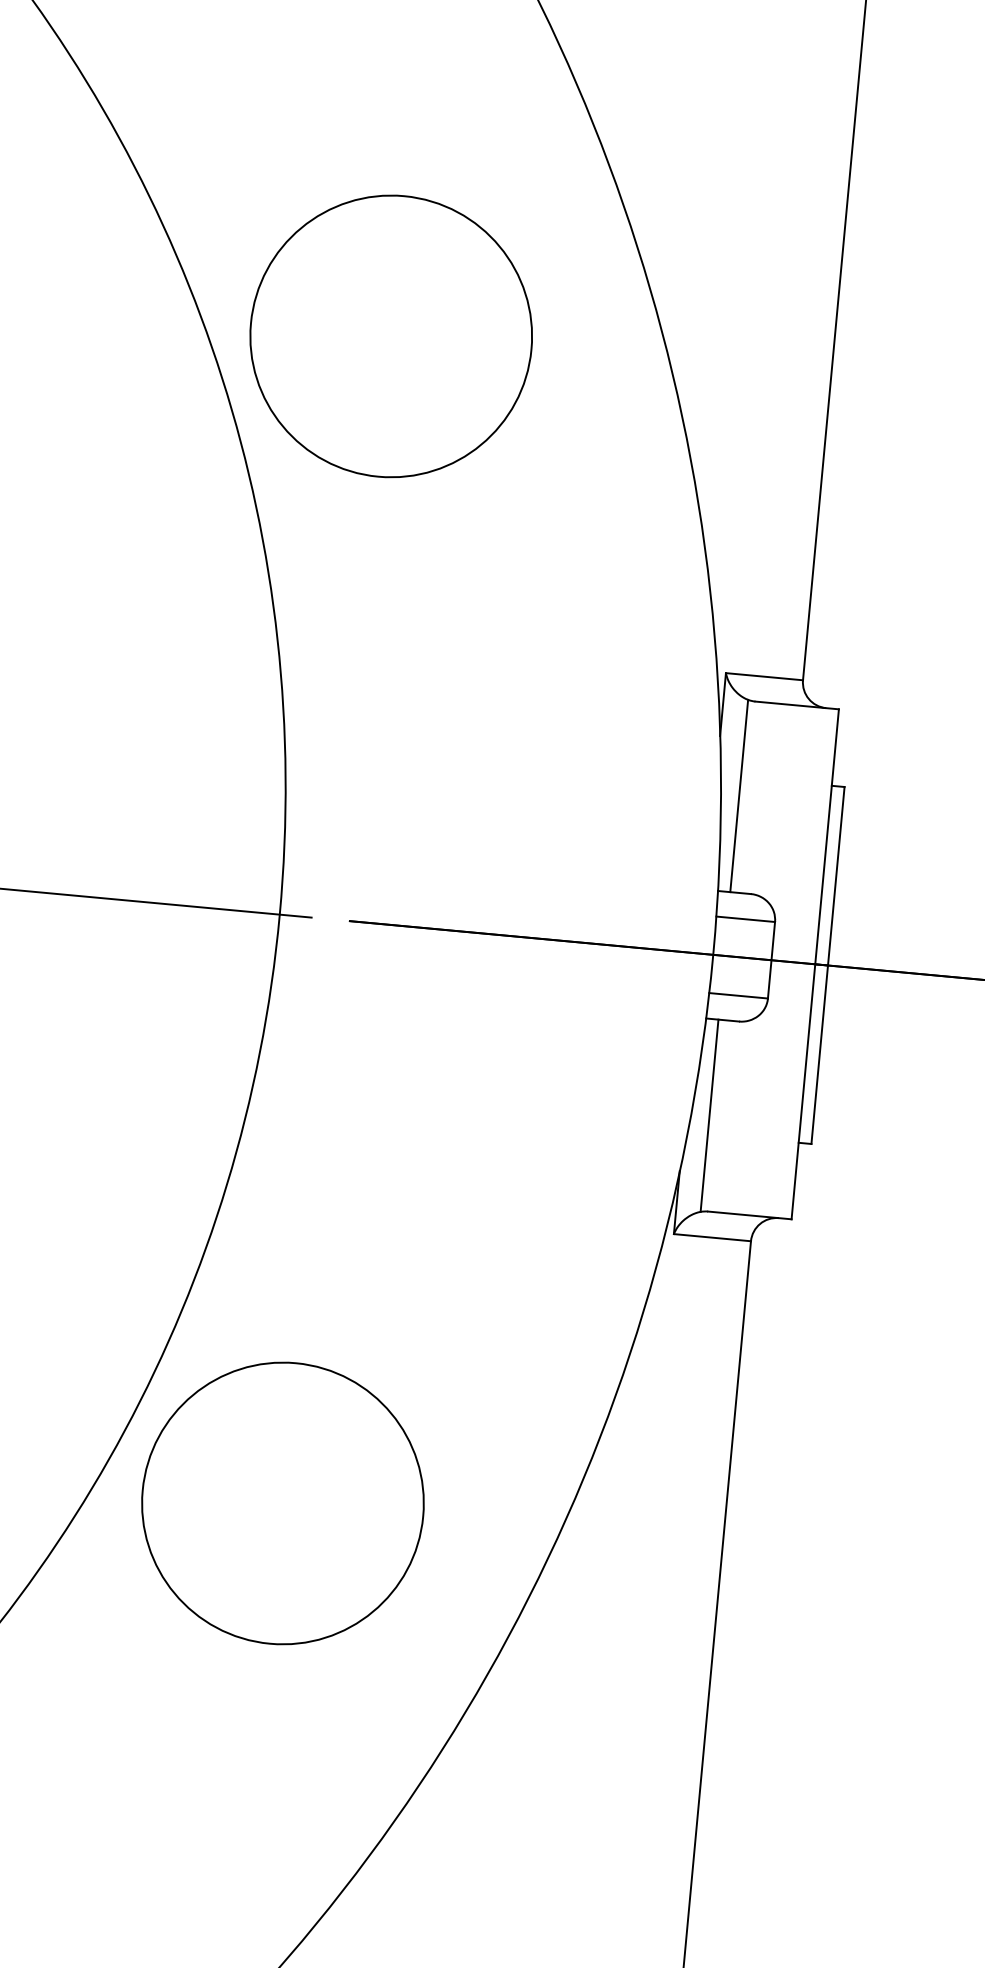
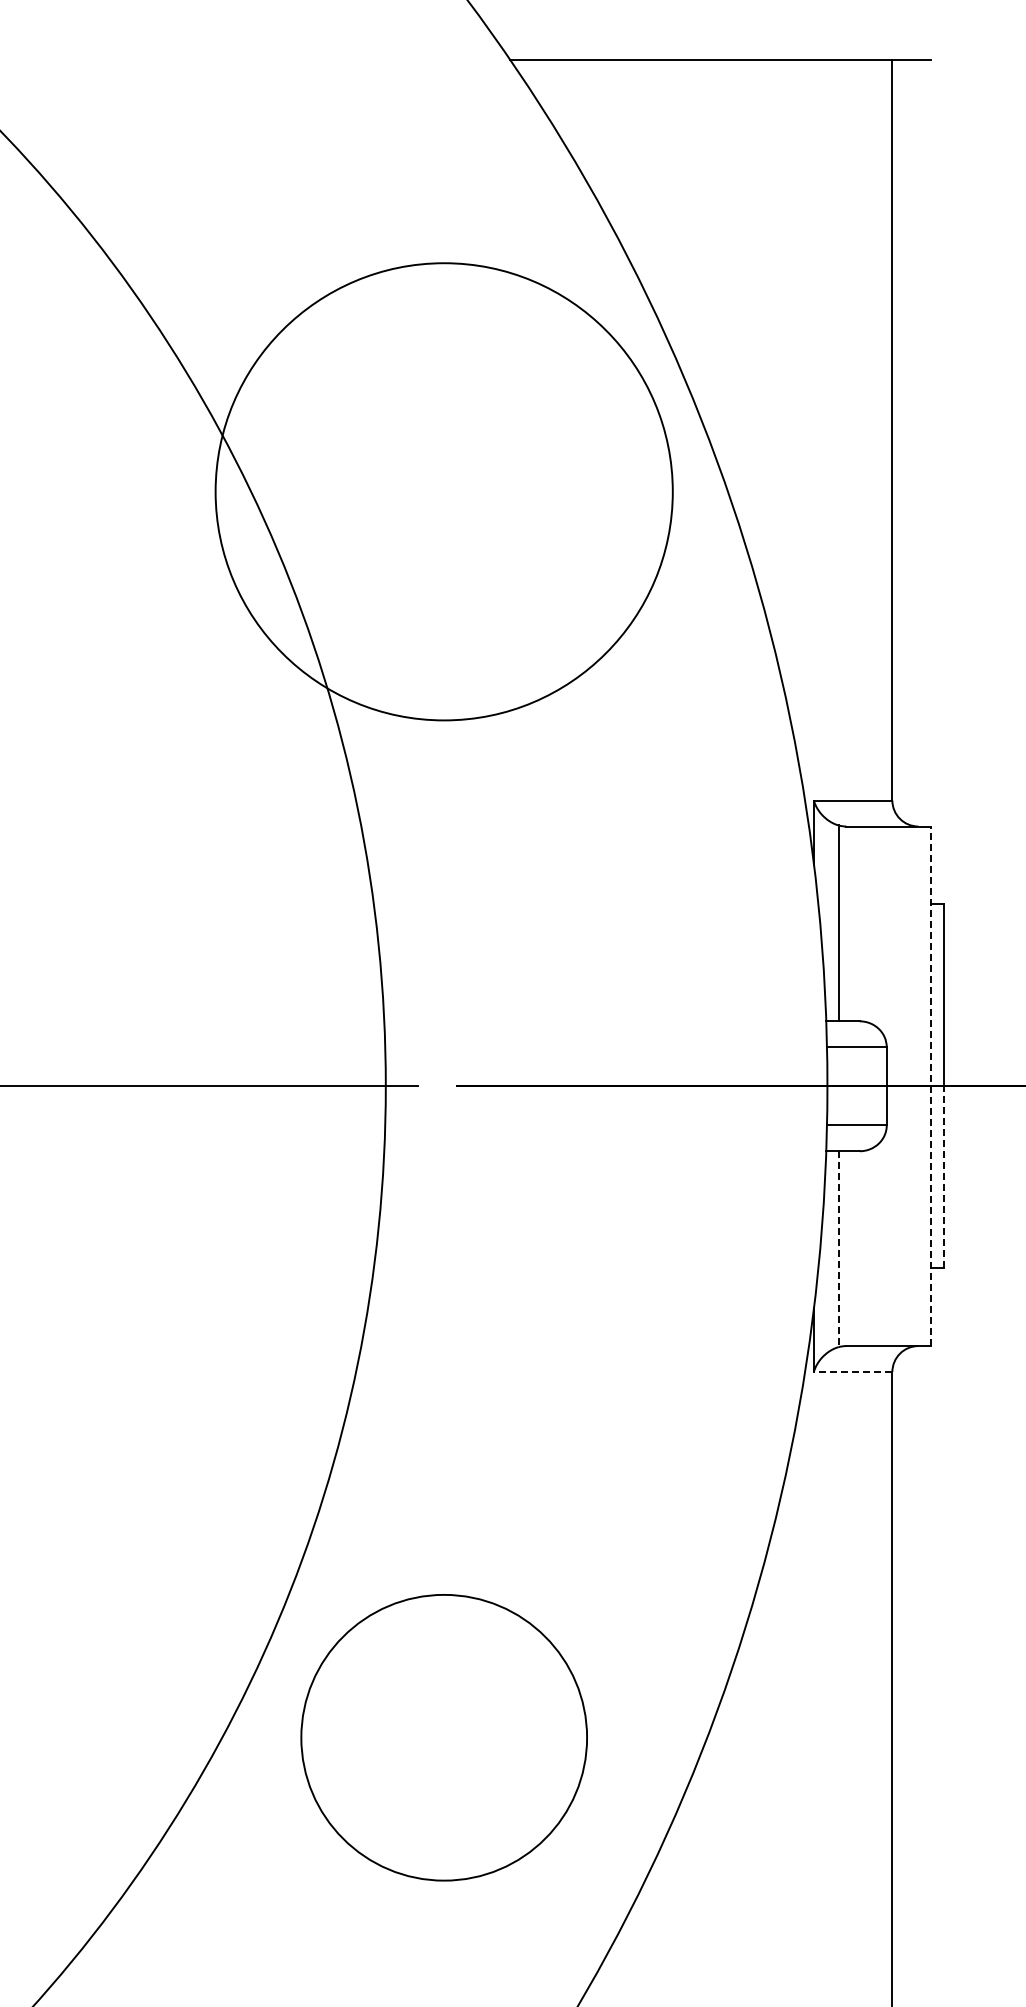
circle: (391, 336) -> (444, 491), size x1.6
line: (815, 964) -> (931, 1086), solid -> dashed
line: (819, 1055) -> (944, 1177), solid -> dashed
line: (709, 1116) -> (838, 1249), solid -> dashed
line: (711, 1238) -> (852, 1372), solid -> dashed
circle: (282, 1503) -> (443, 1737), moved

